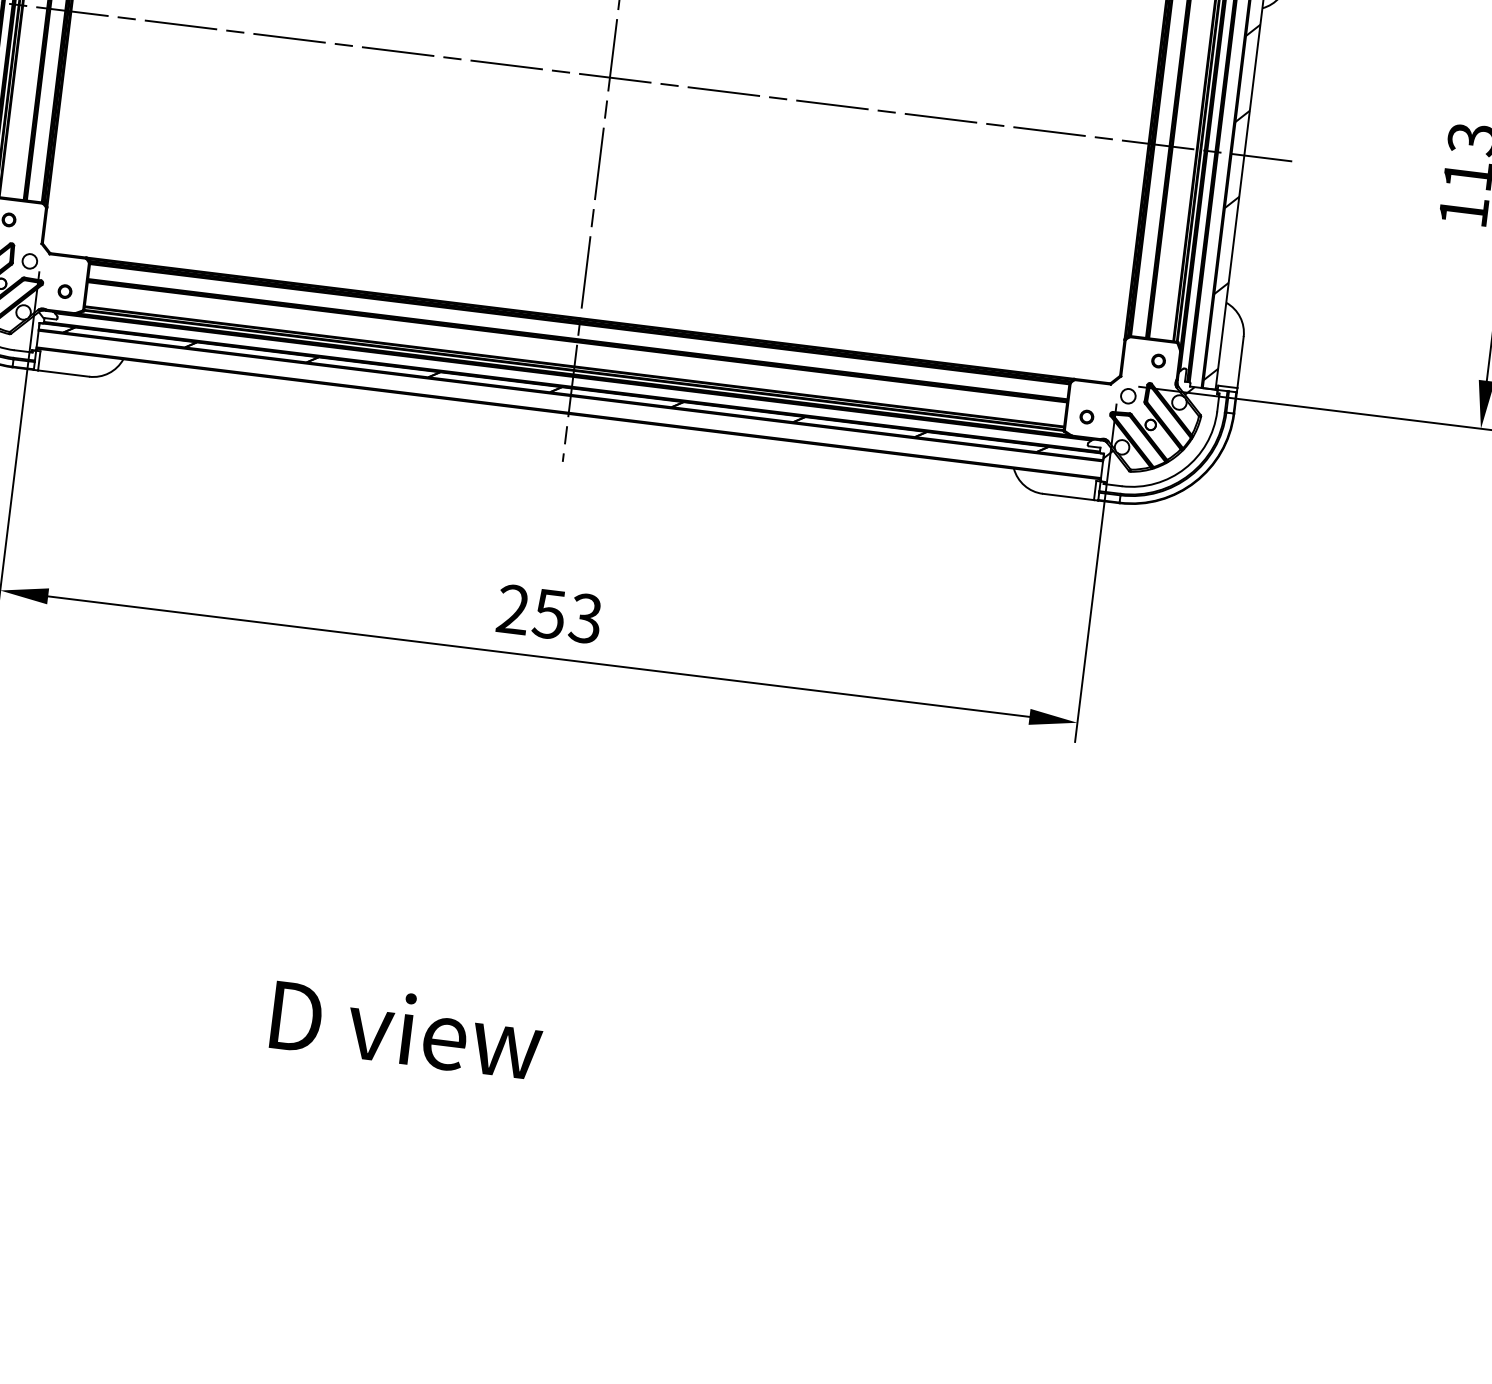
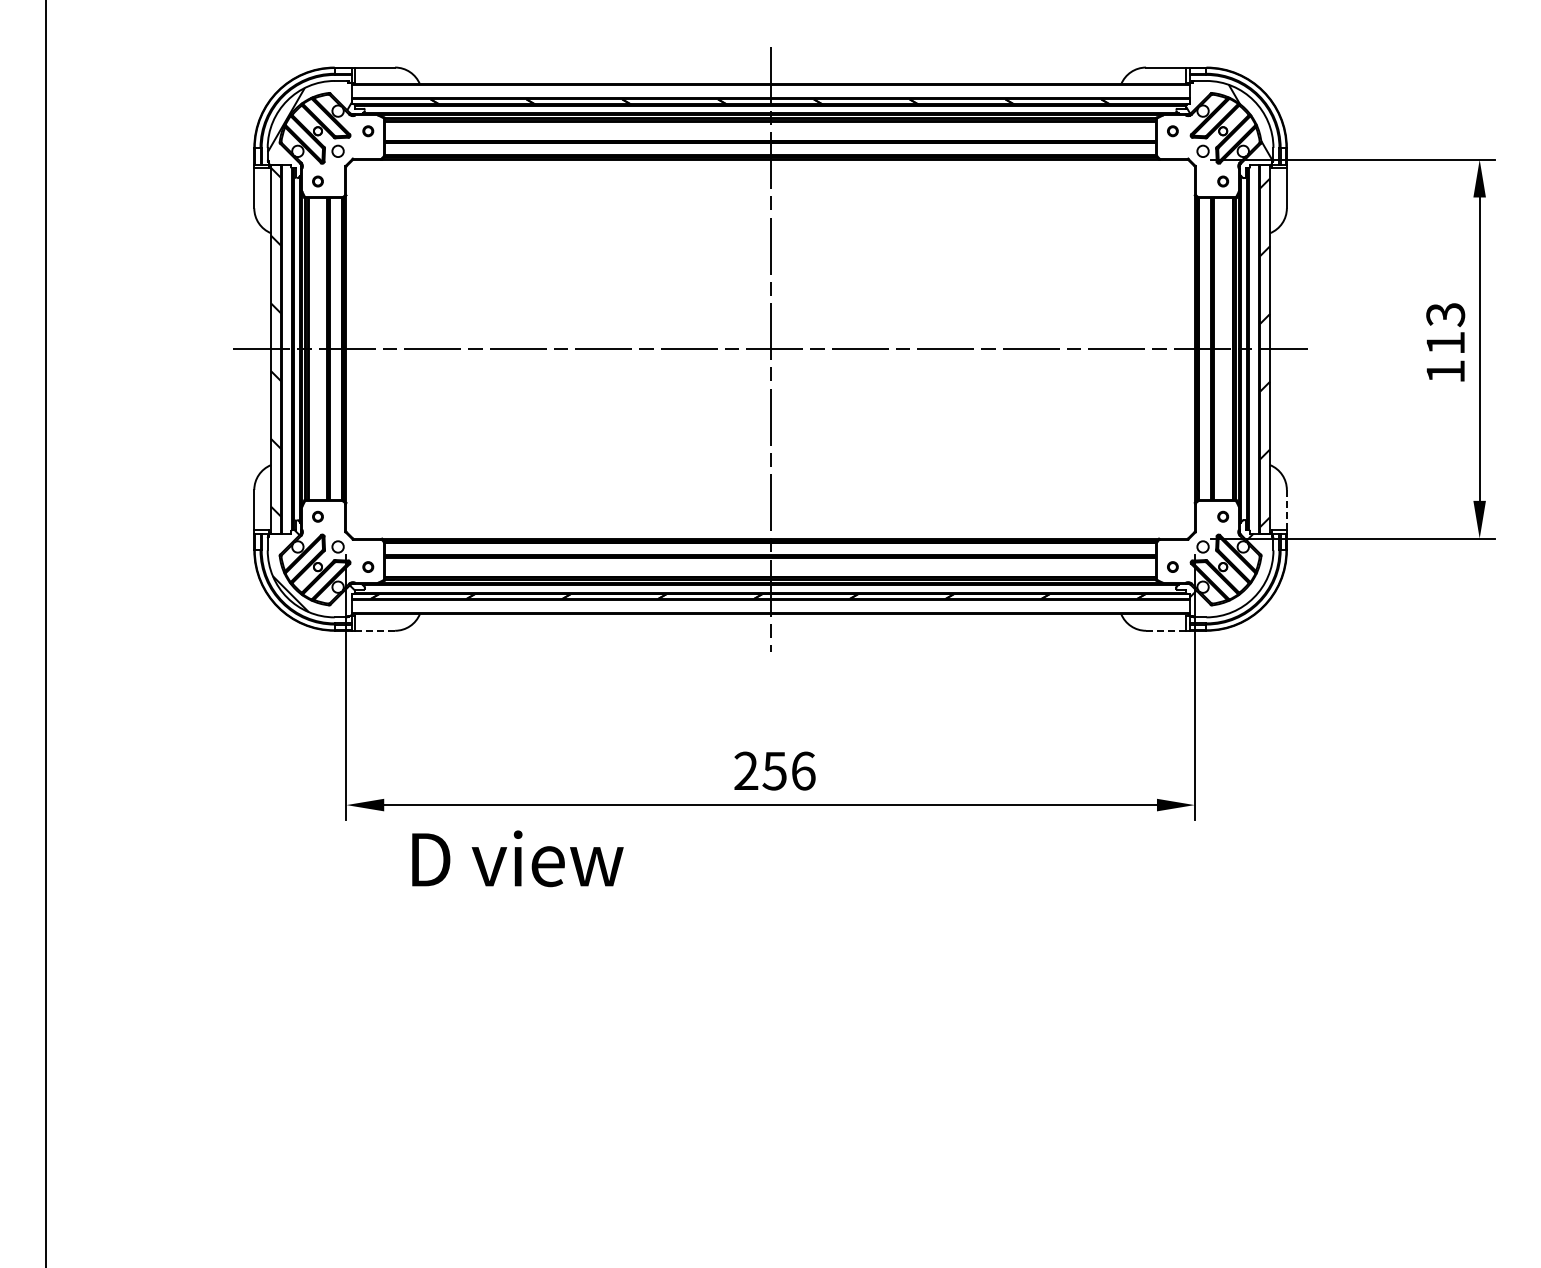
line: (1239, 362) -> (1286, 510), solid -> dashed
line: (63, 373) -> (374, 630), solid -> dashed
line: (1067, 496) -> (1165, 630), solid -> dashed
text: (586, 617) -> (803, 770), 253 -> 256
text: (406, 1028) -> (517, 858), moved

